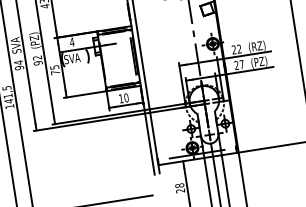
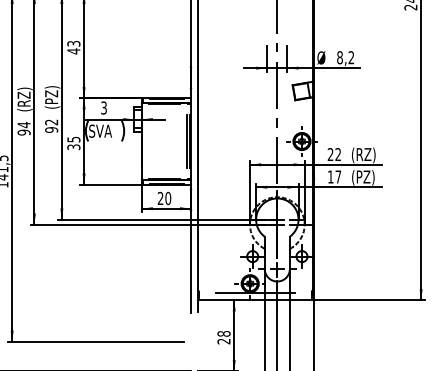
text: (71, 41) -> (103, 107), 4 -> 3
text: (16, 44) -> (24, 99), SVA -> (RZ)
text: (236, 65) -> (330, 176), 27 -> 17
text: (55, 72) -> (73, 147), 75 -> 35
text: (121, 98) -> (160, 197), 10 -> 20

